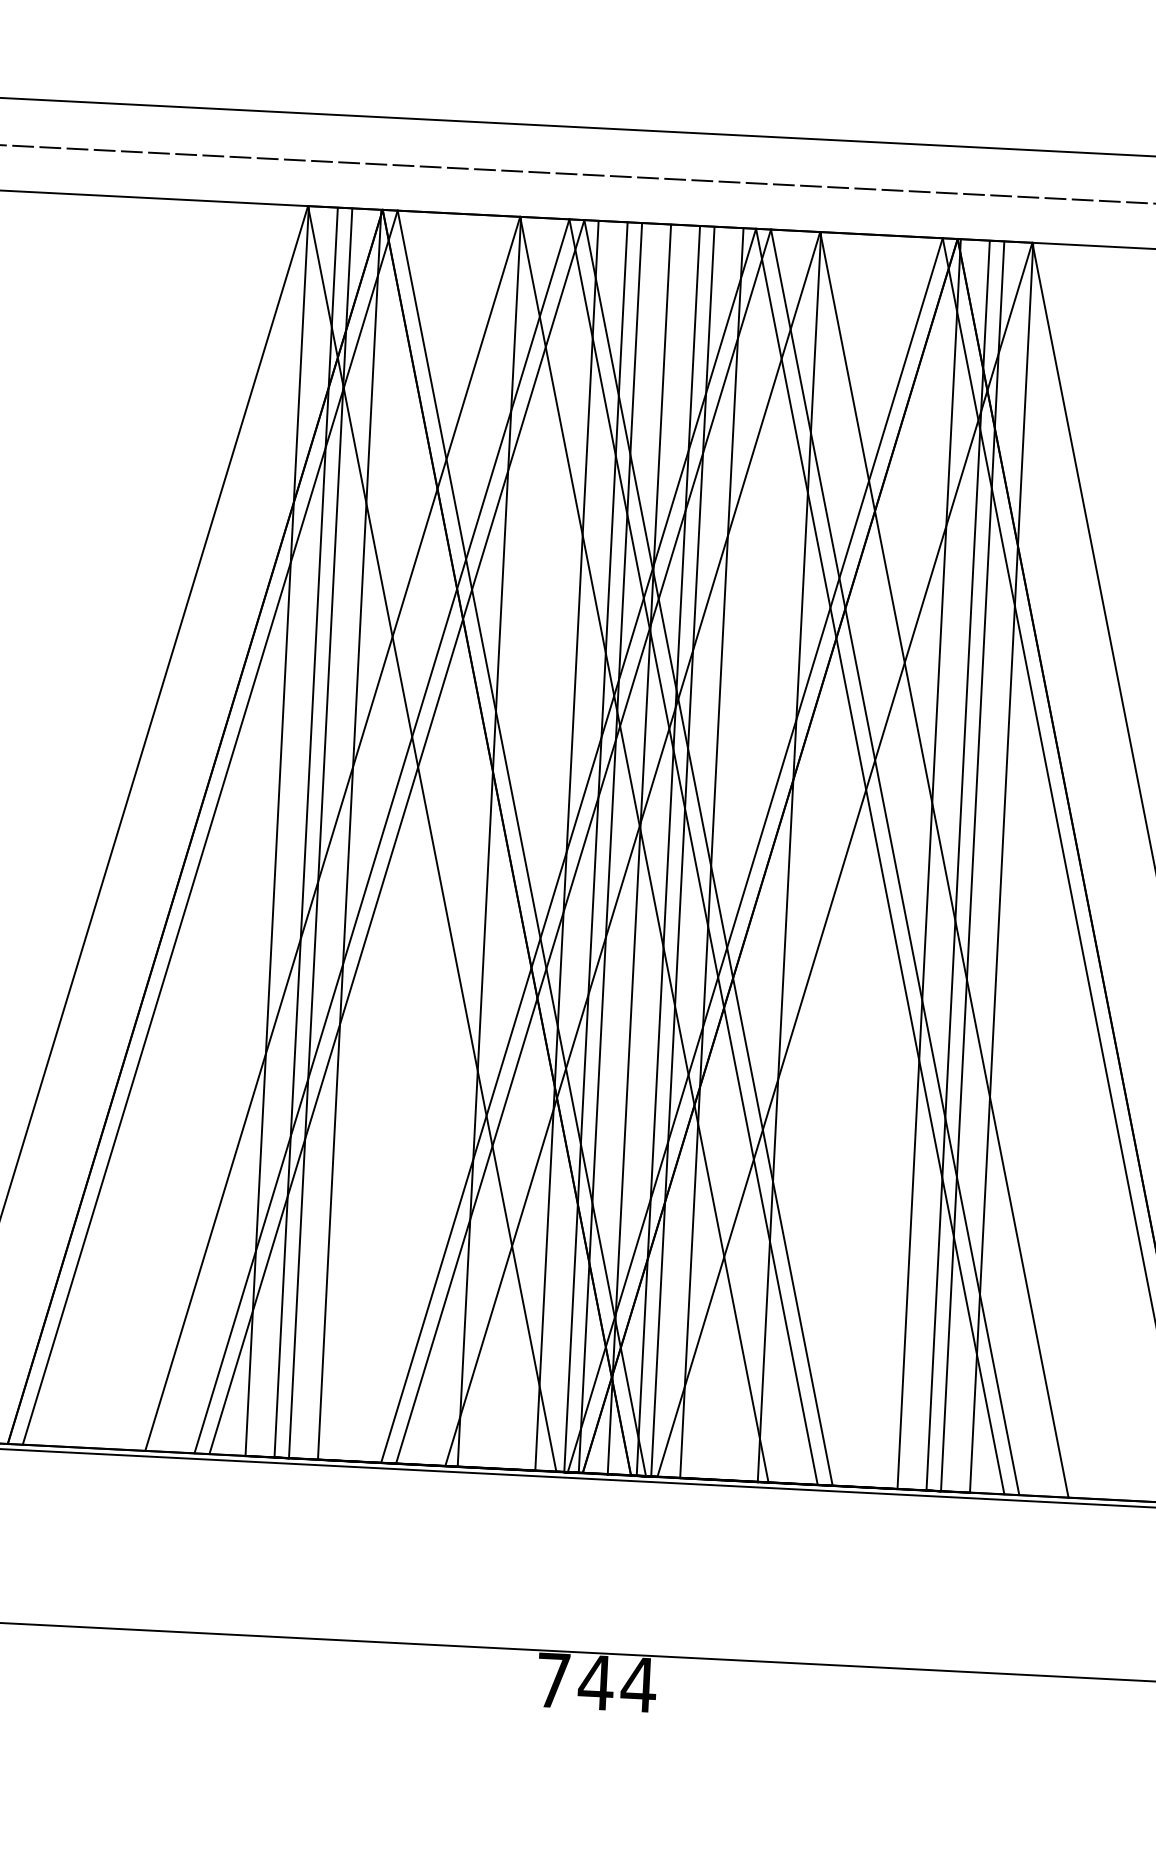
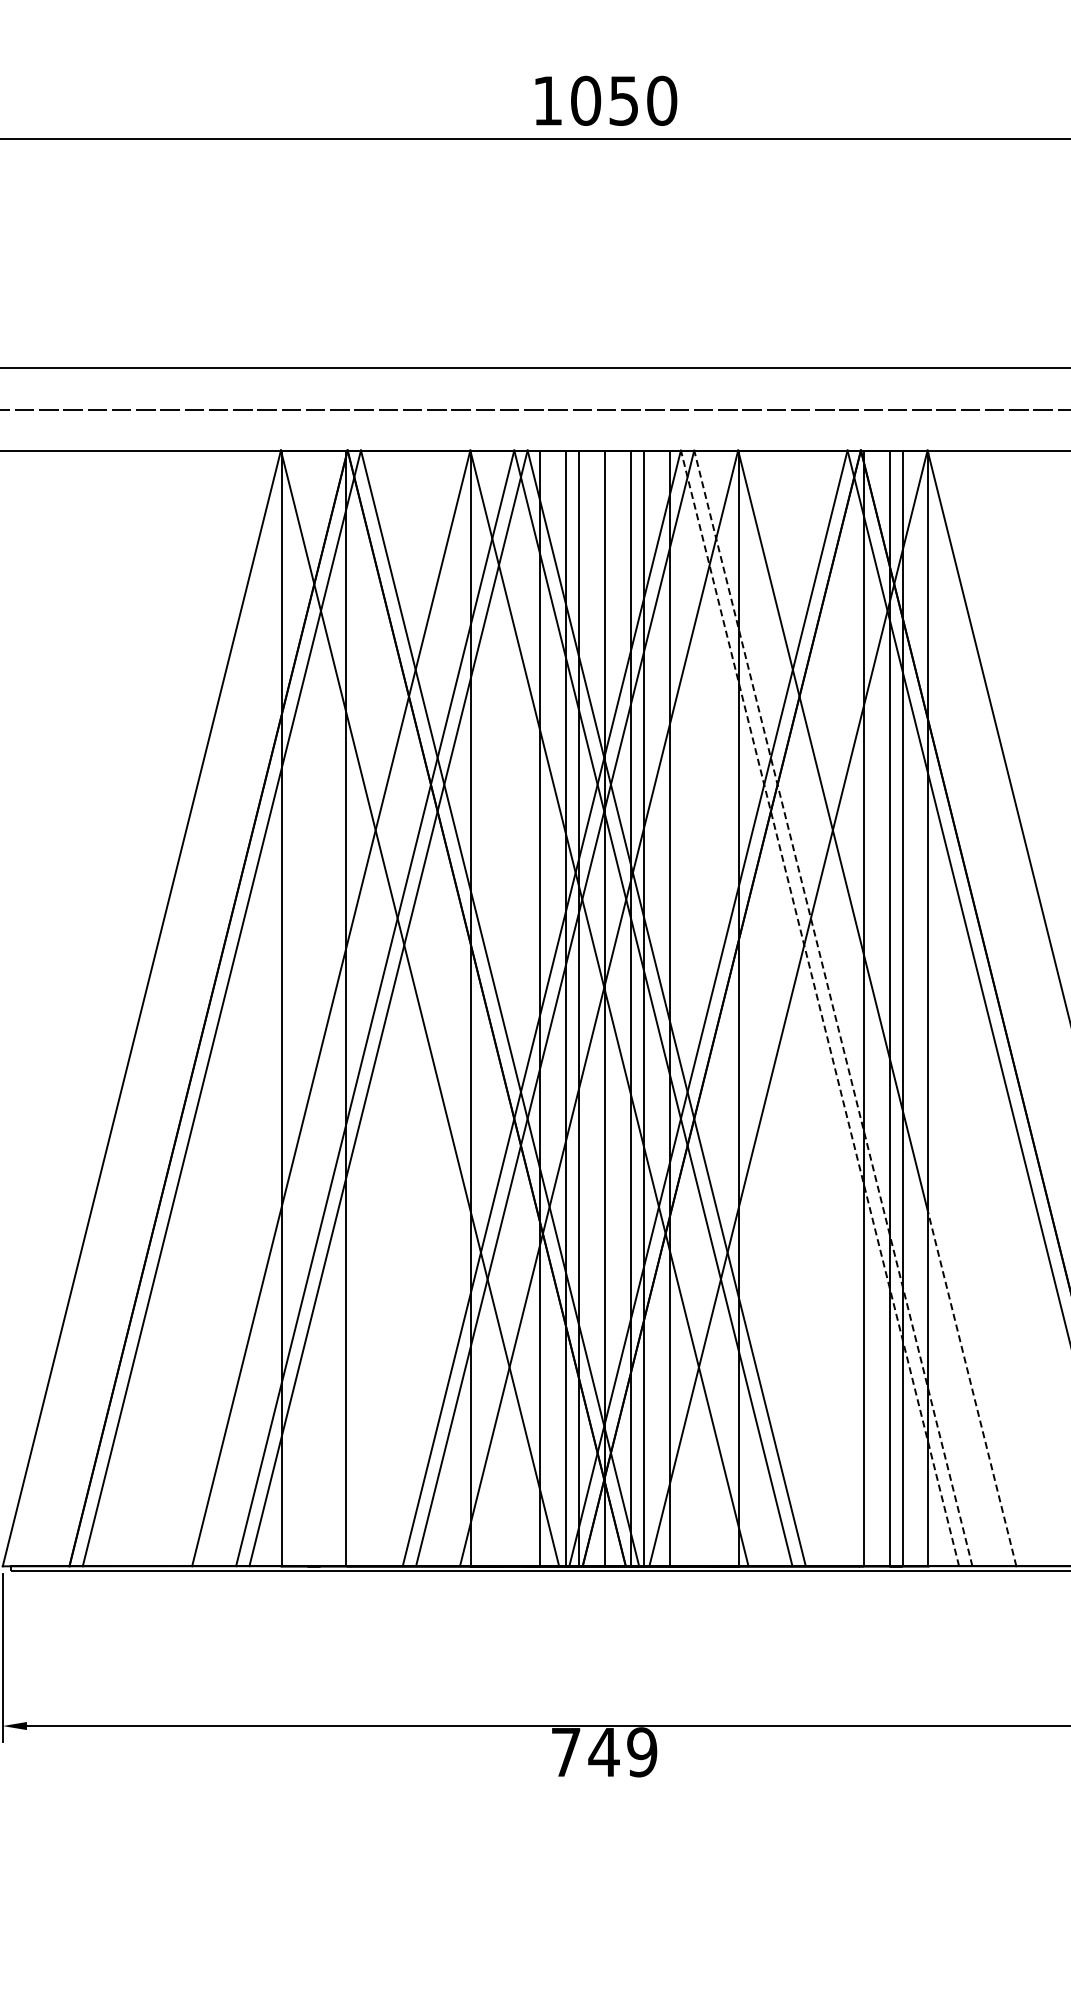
line: (306, 832) -> (307, 1008), removed
line: (320, 833) -> (320, 1008), removed
line: (880, 861) -> (820, 1008), solid -> dashed
line: (895, 862) -> (833, 1008), solid -> dashed
line: (1029, 1297) -> (972, 1389), solid -> dashed
text: (638, 1684) -> (641, 1752), 744 -> 749

